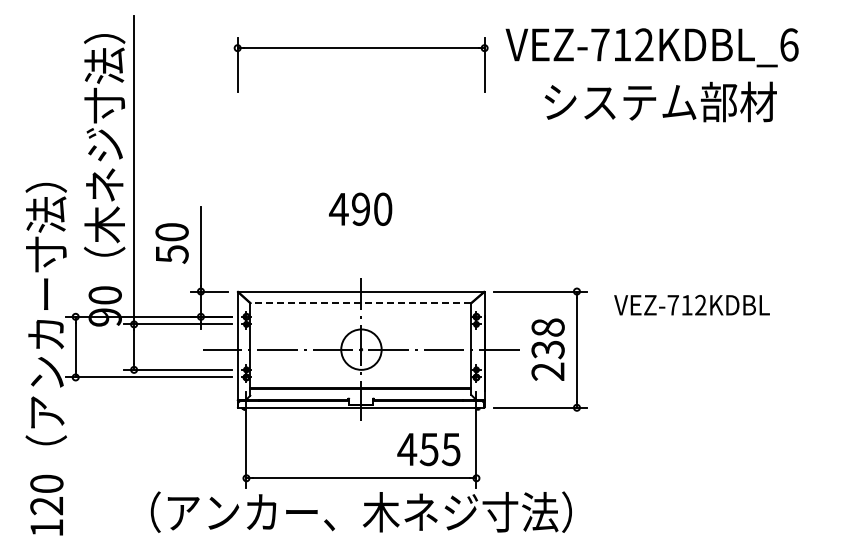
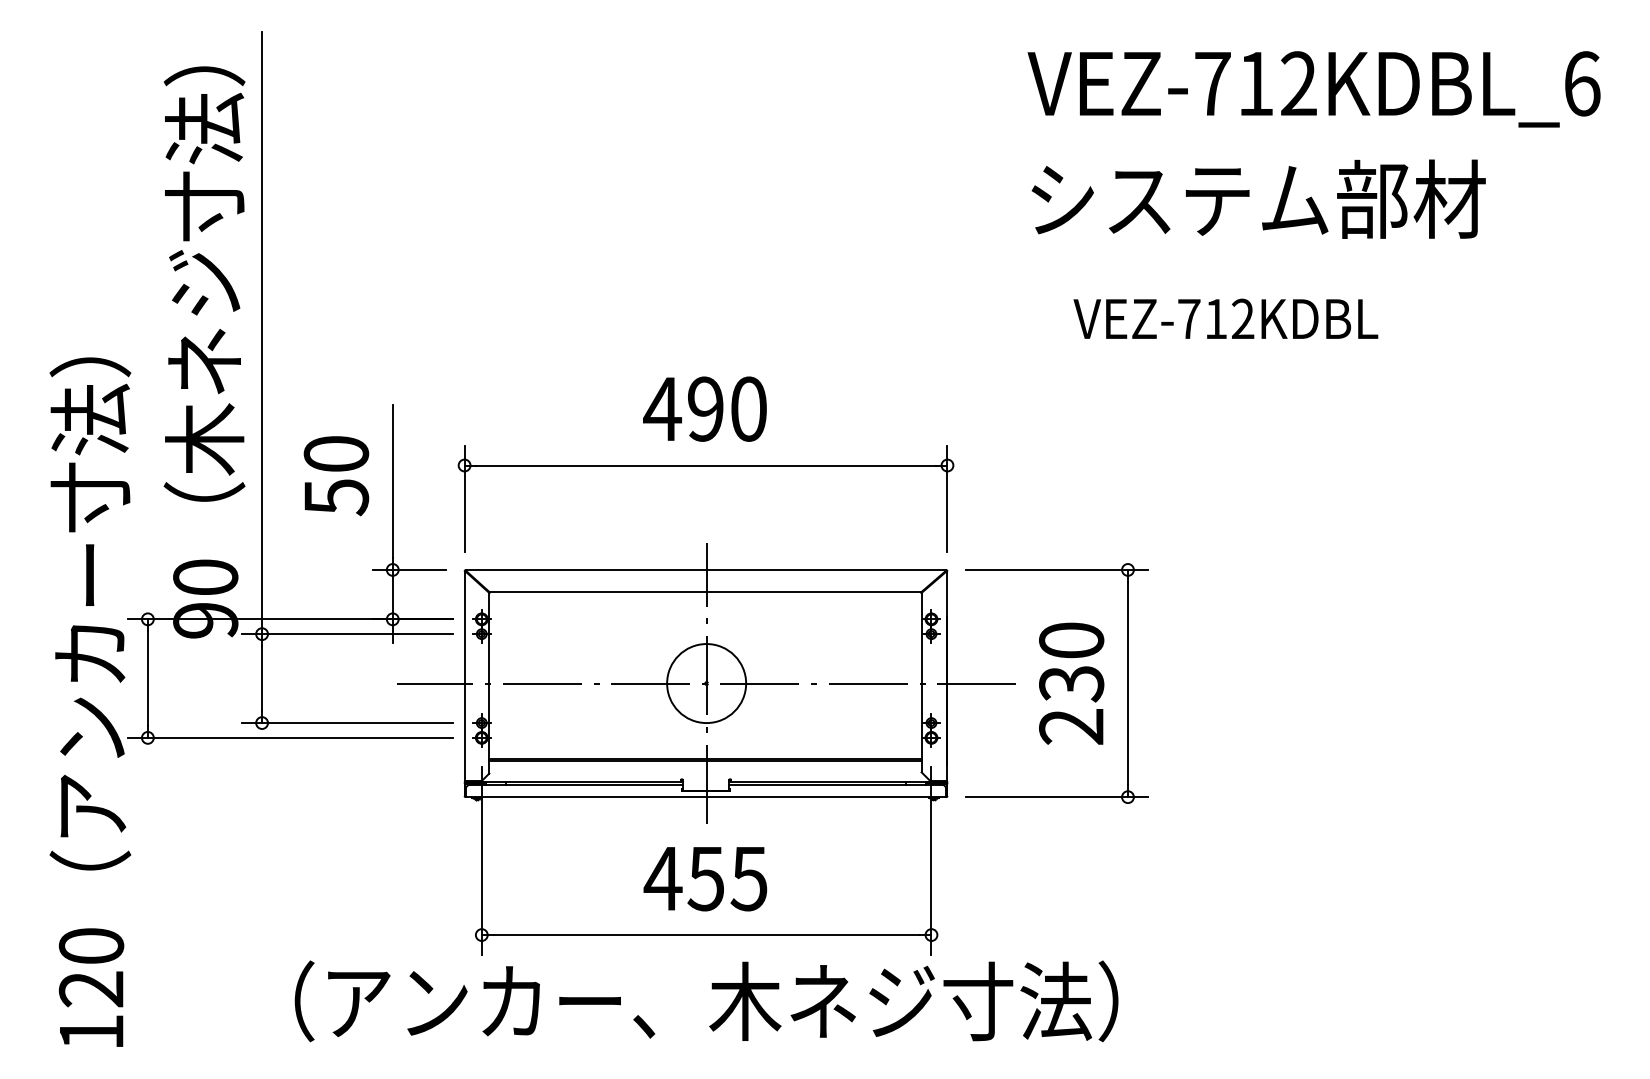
text: (651, 47) -> (1312, 88), moved
part: (360, 48) -> (704, 466), moved
text: (660, 101) -> (1258, 198), moved
line: (360, 303) -> (704, 593), dashed -> solid
text: (691, 304) -> (1224, 317), moved
text: (547, 327) -> (1070, 640), 238 -> 230
text: (428, 449) -> (704, 878), moved

